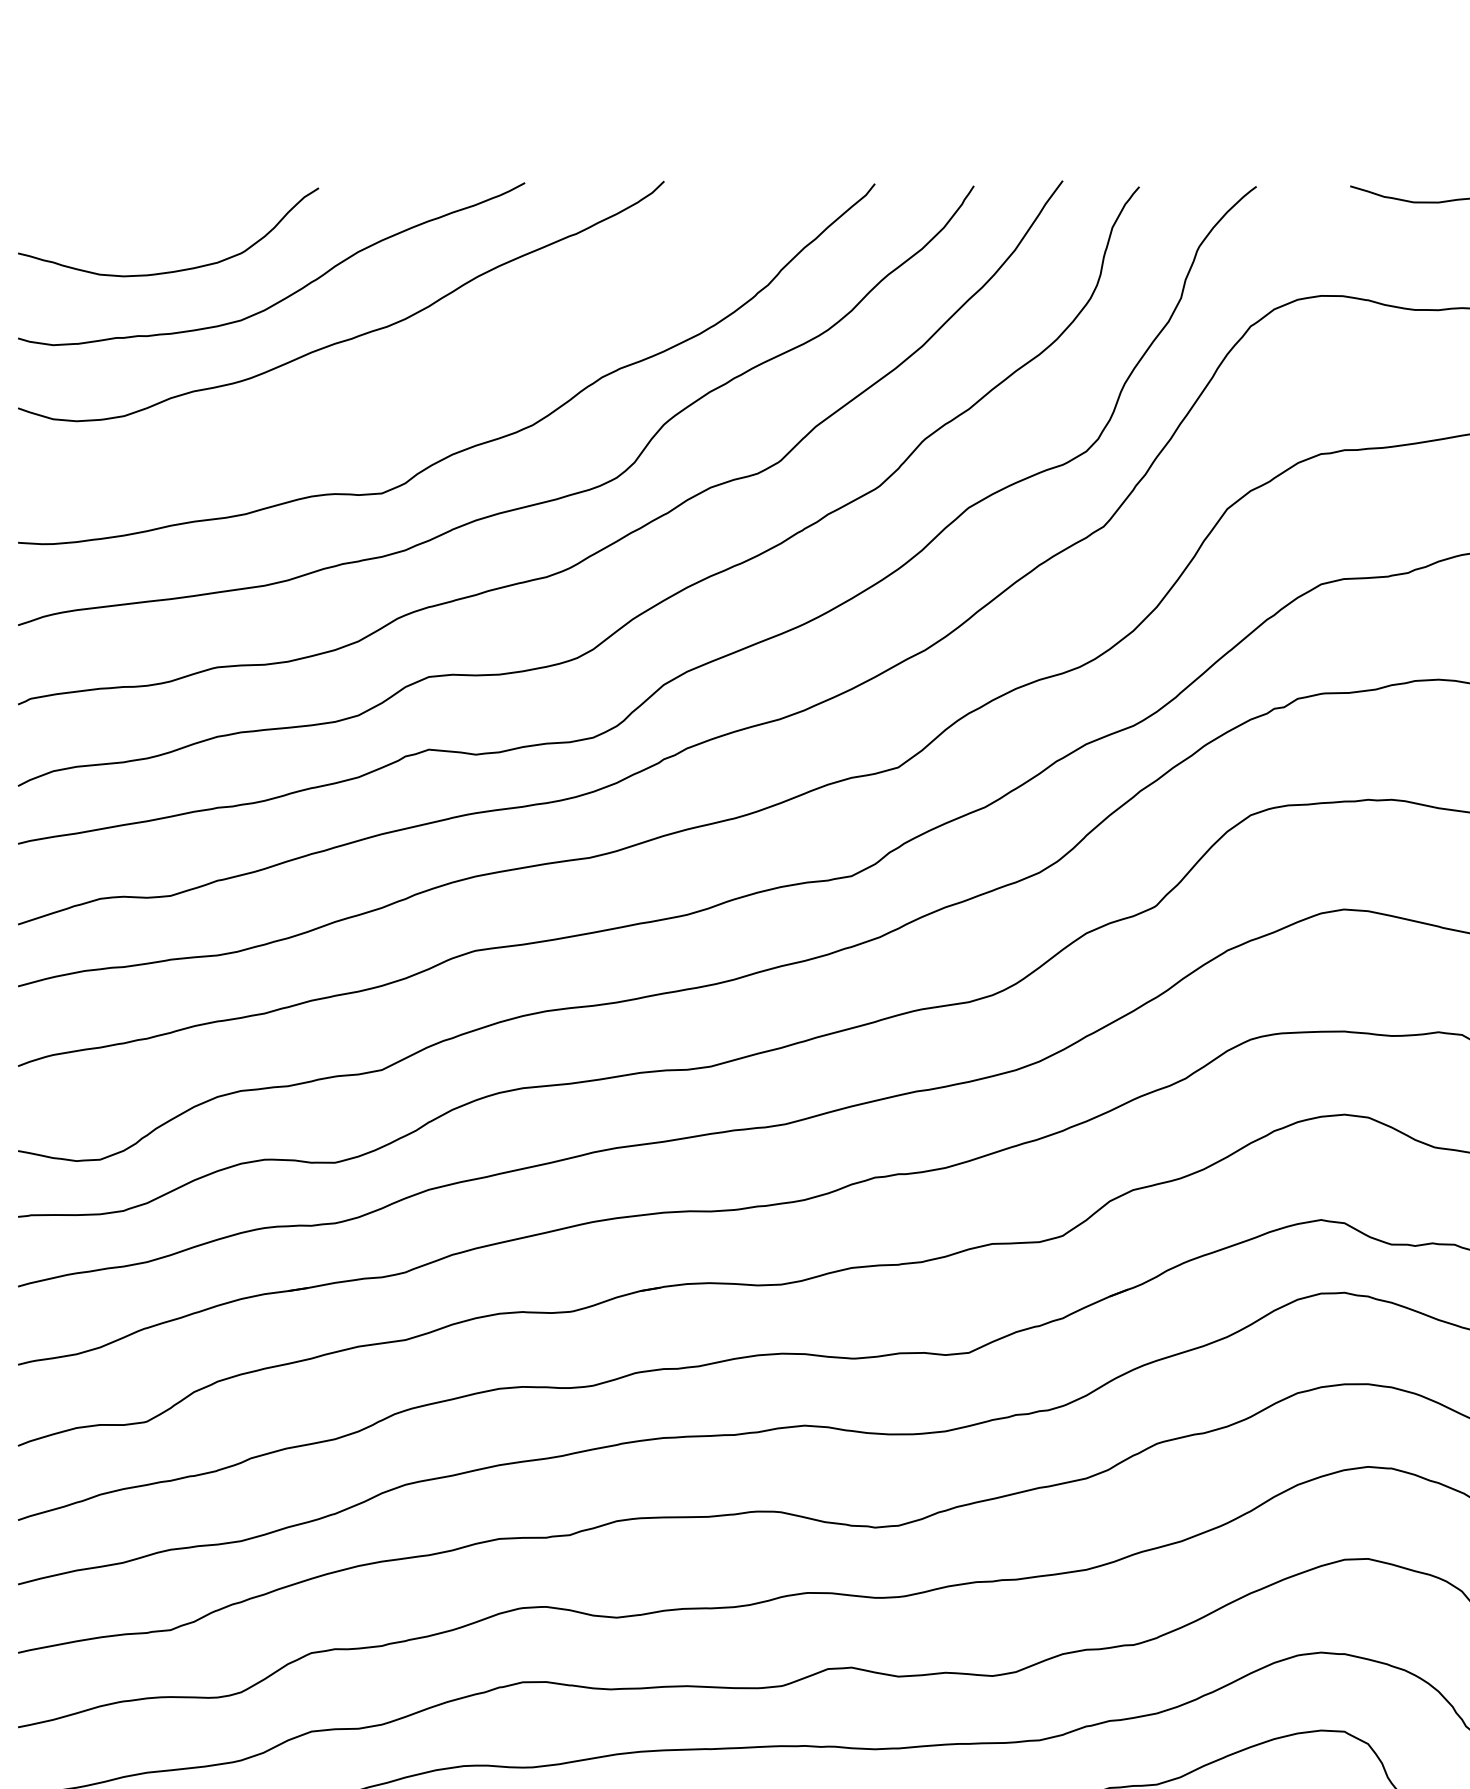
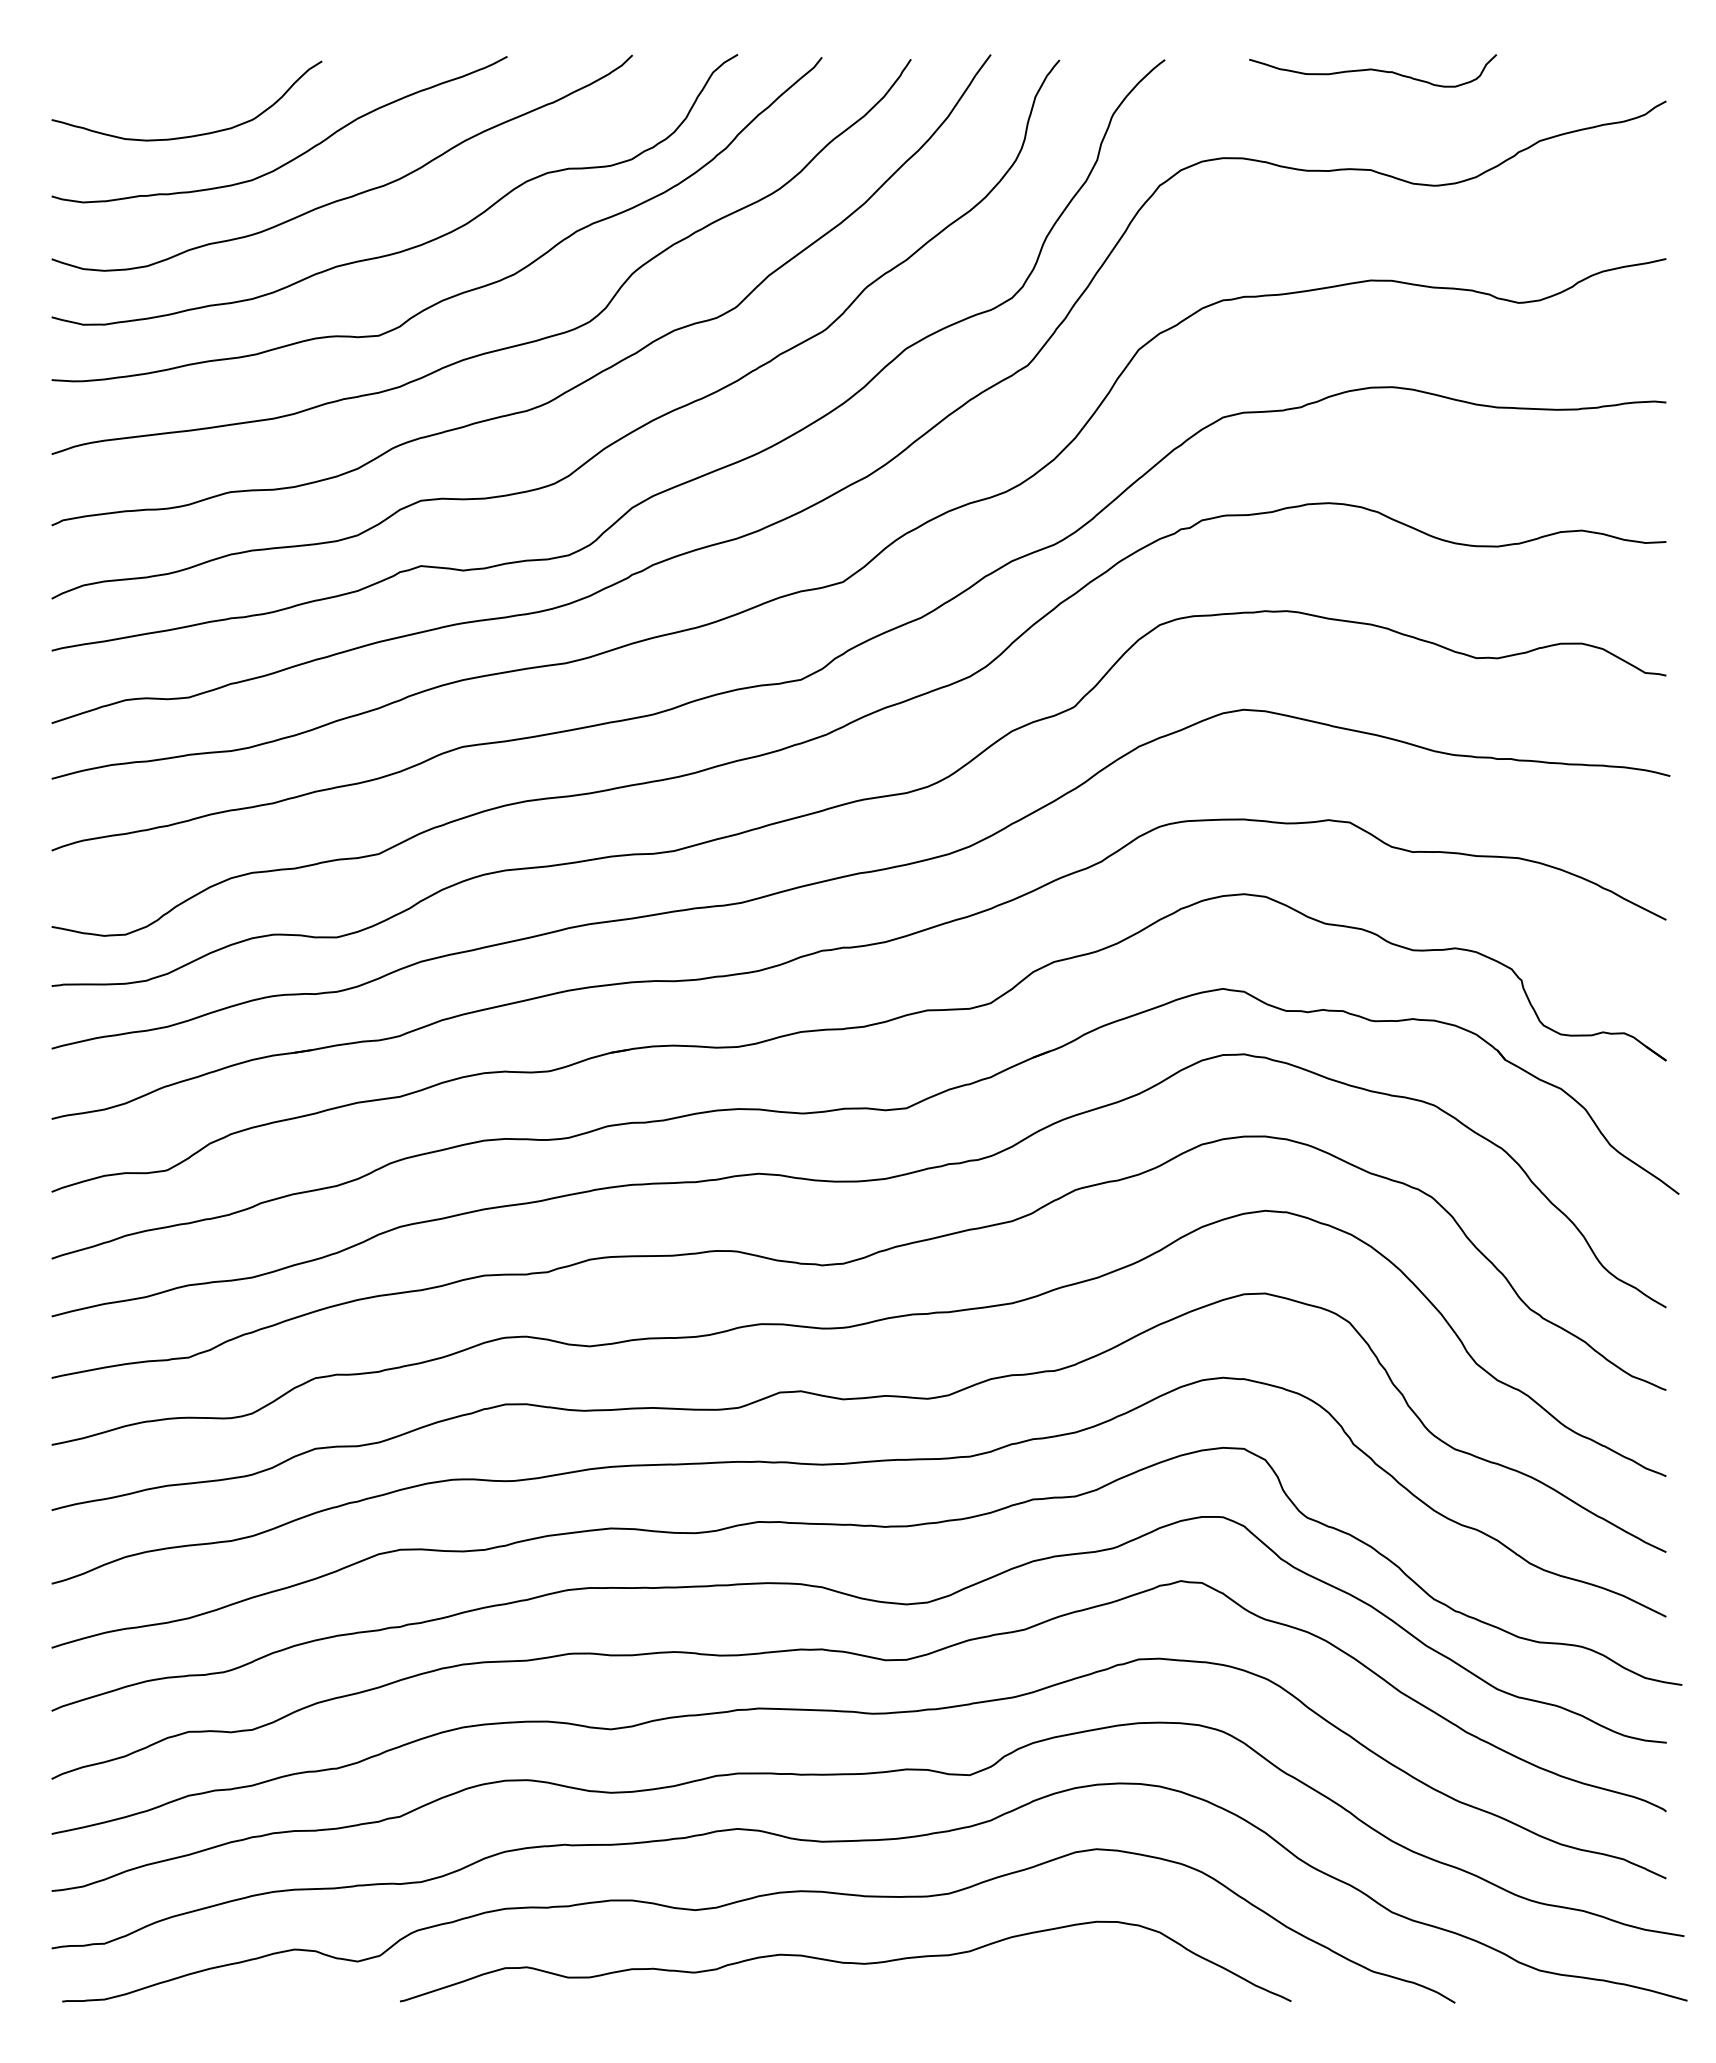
curve: (420, 394) -> (413, 246), added

